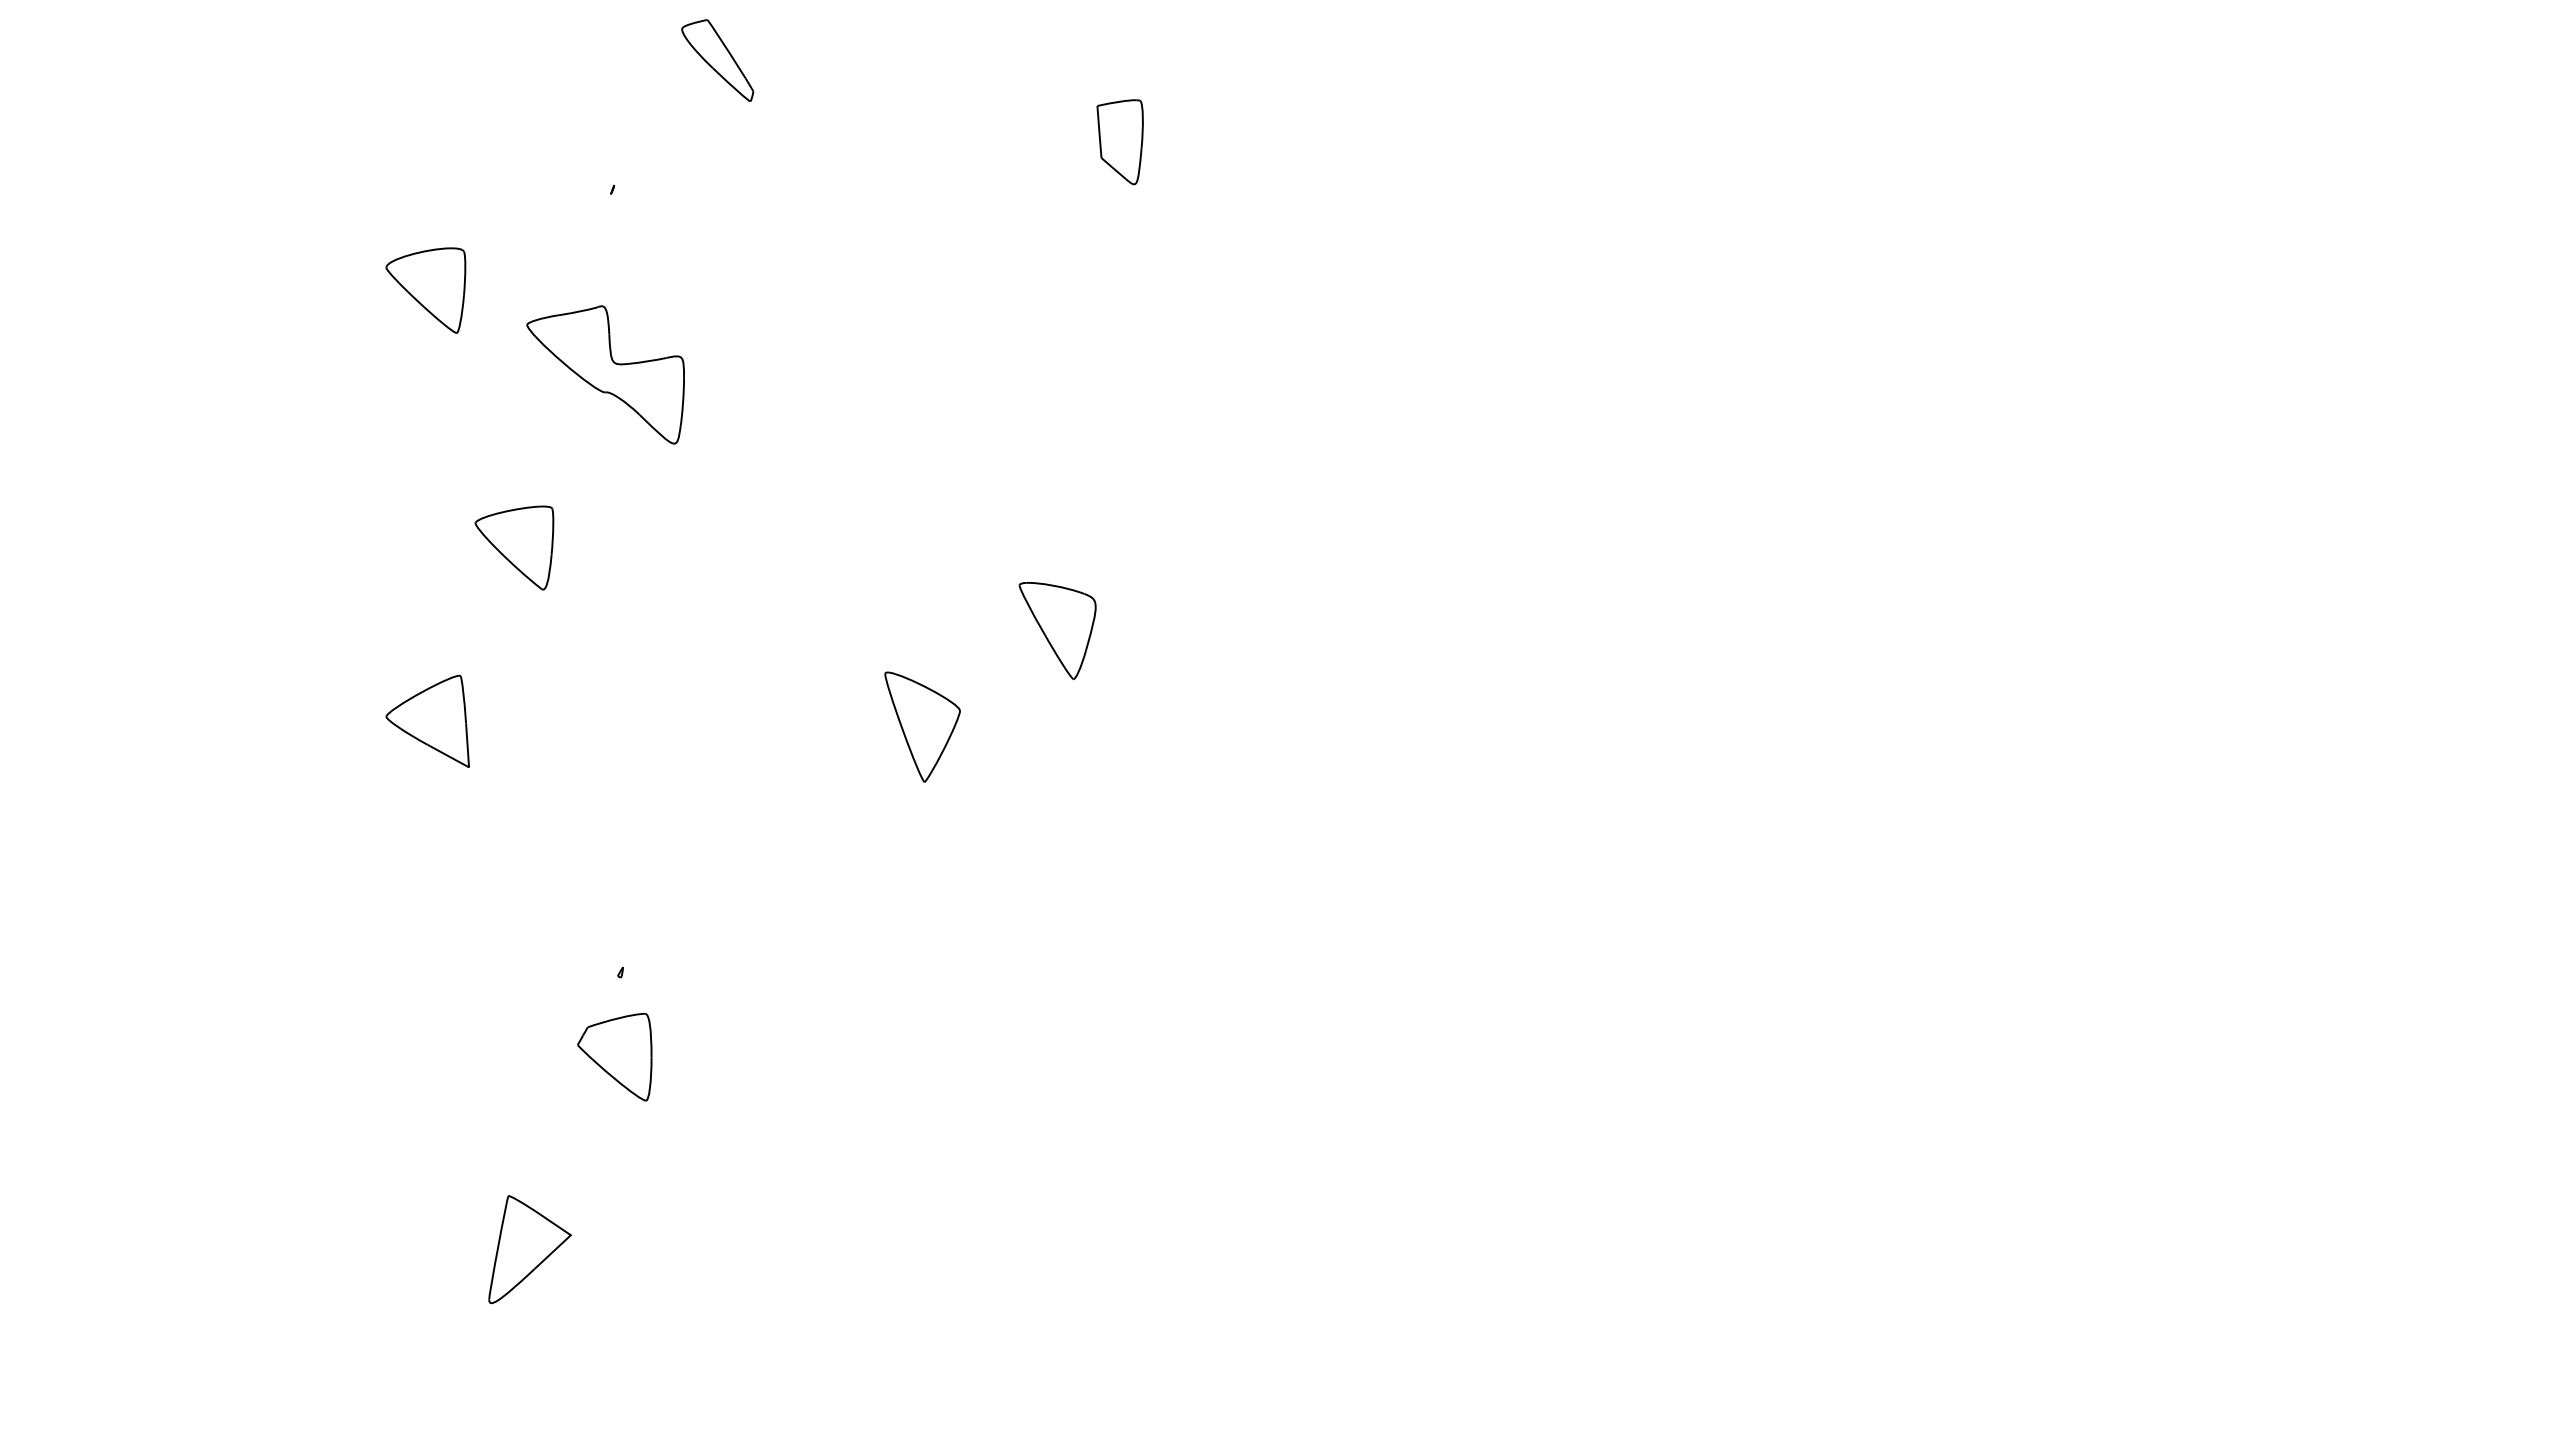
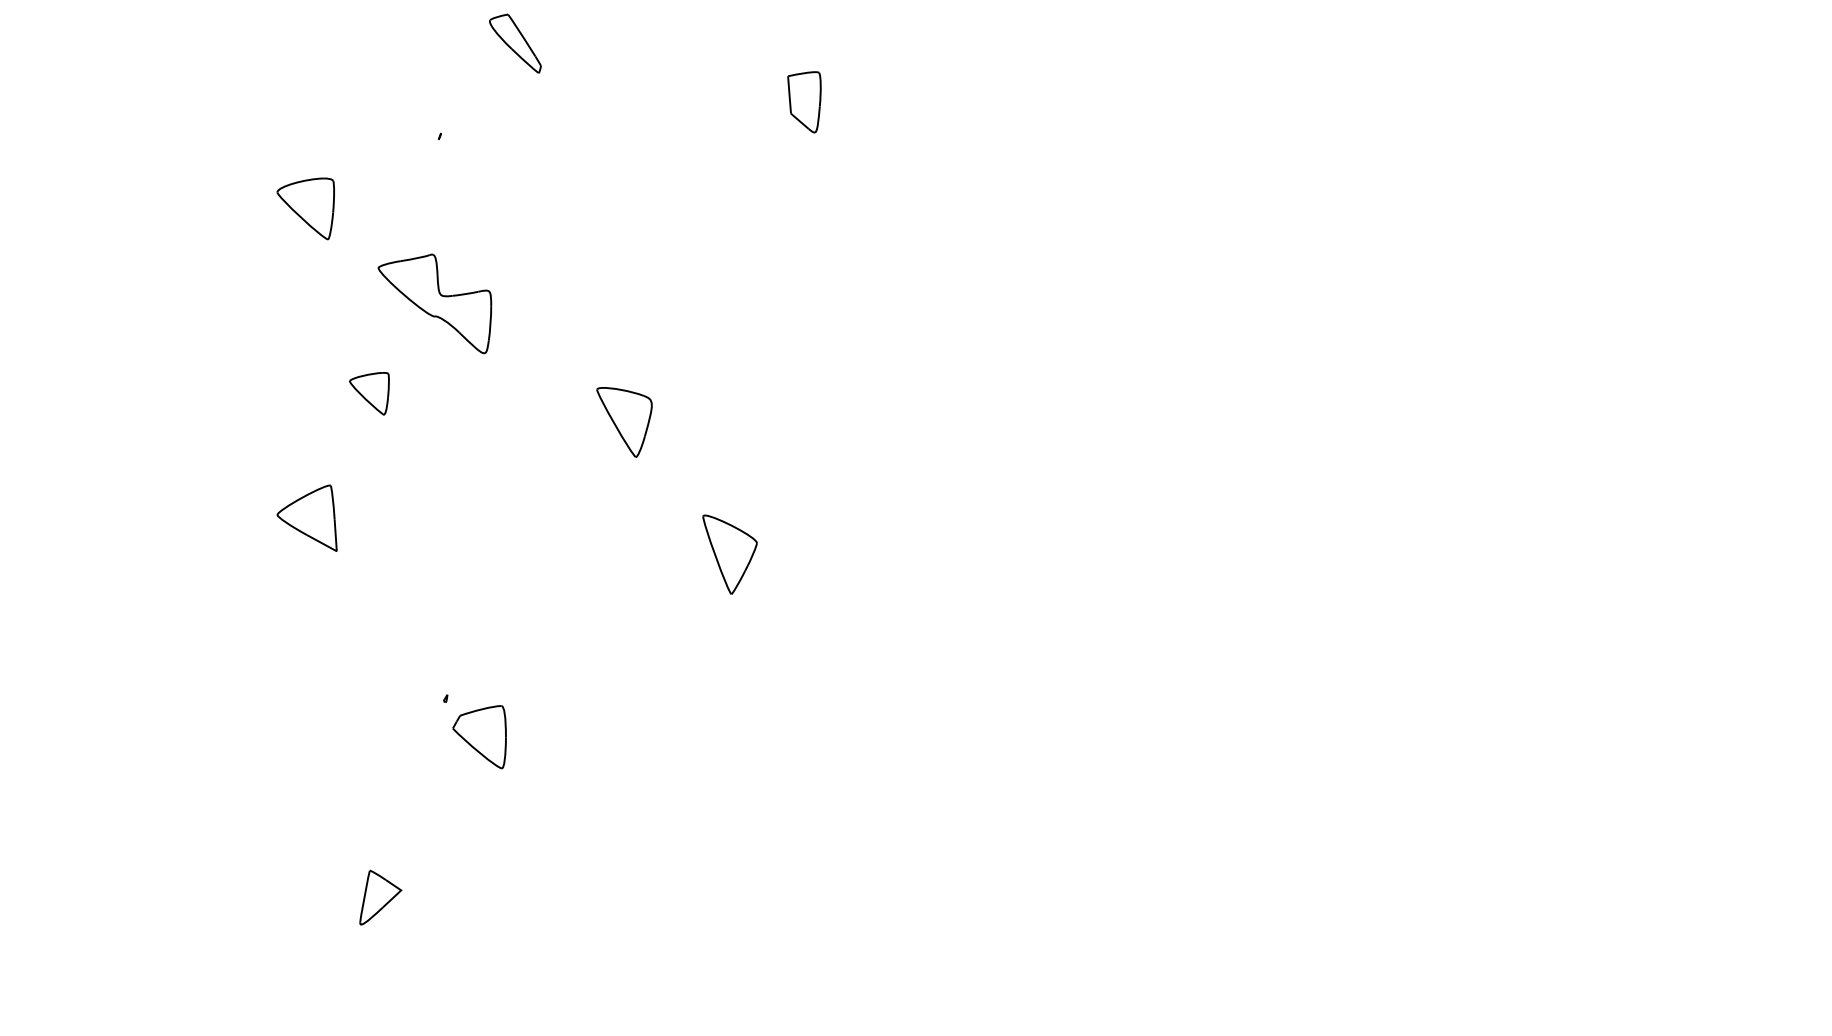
part: (605, 374) -> (434, 303), moved
part: (514, 547) -> (369, 393), size x0.7
part: (1057, 631) -> (624, 422), moved
part: (922, 726) -> (729, 554), moved
part: (614, 1056) -> (479, 736), moved
part: (530, 1249) -> (380, 897), size x0.7

